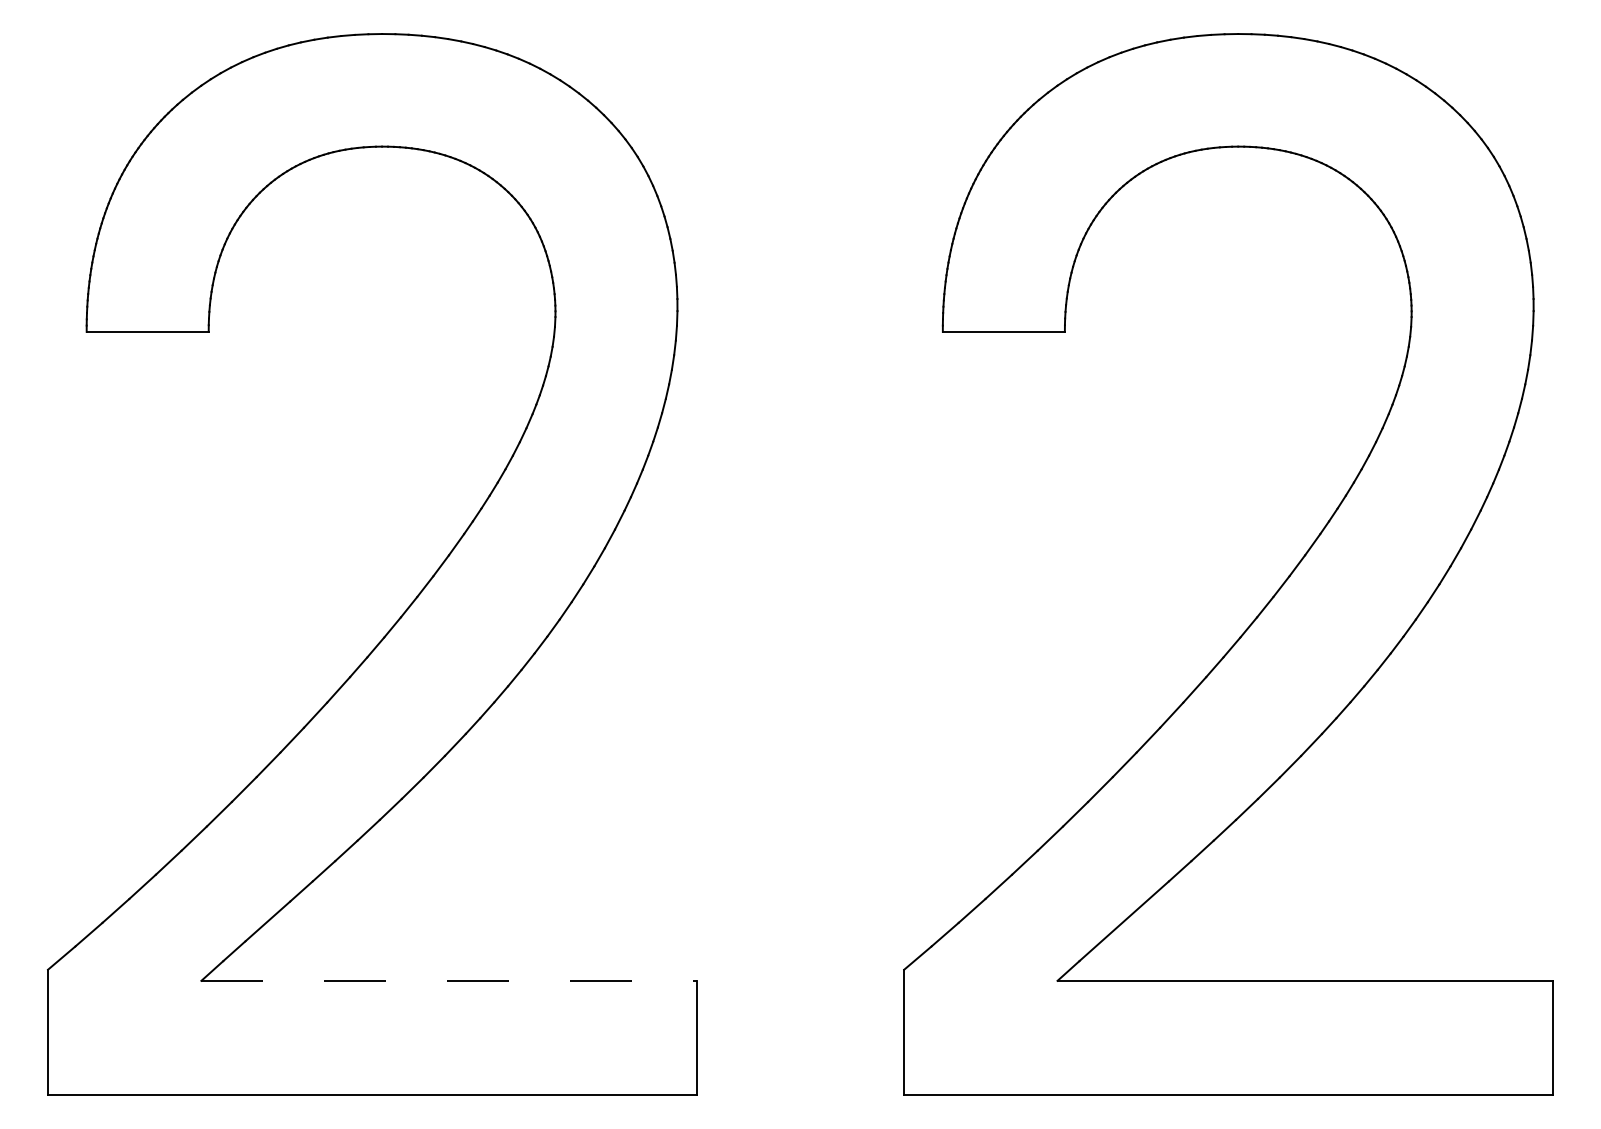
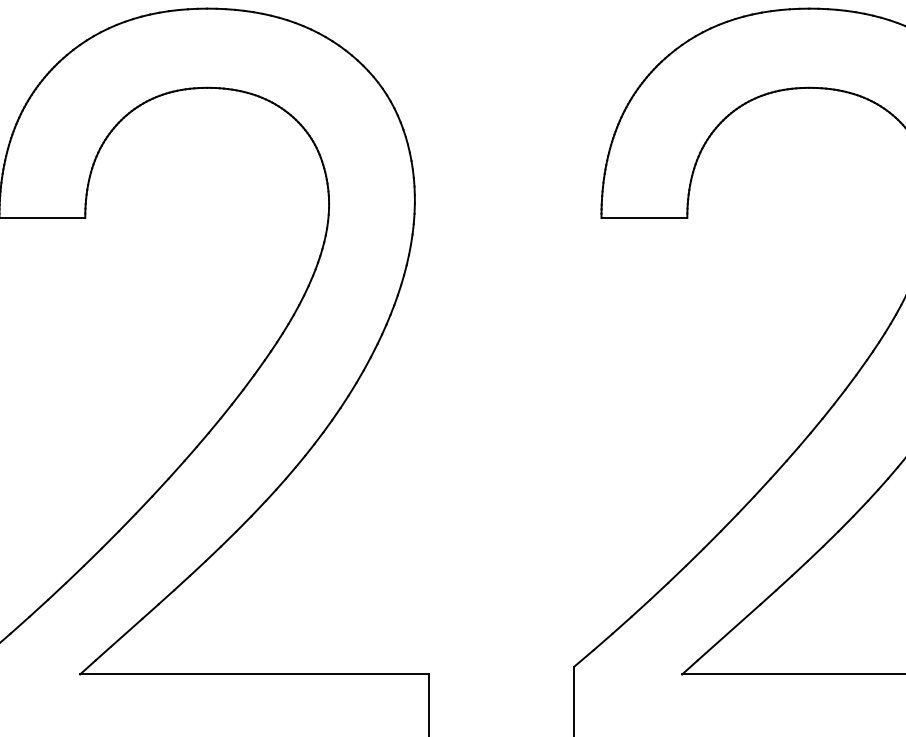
line: (449, 980) -> (254, 674), dashed -> solid

